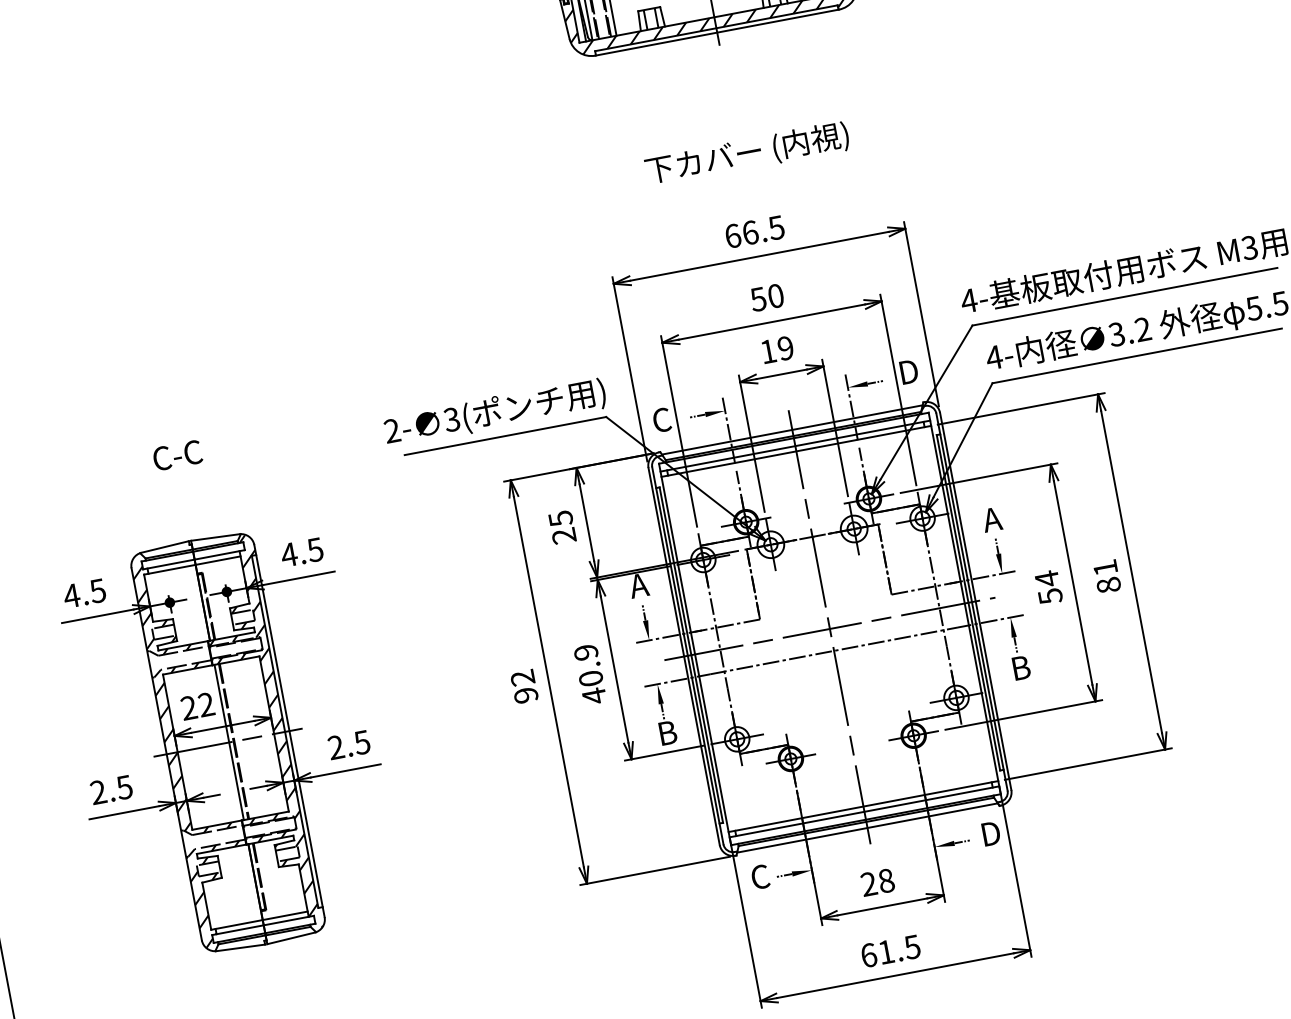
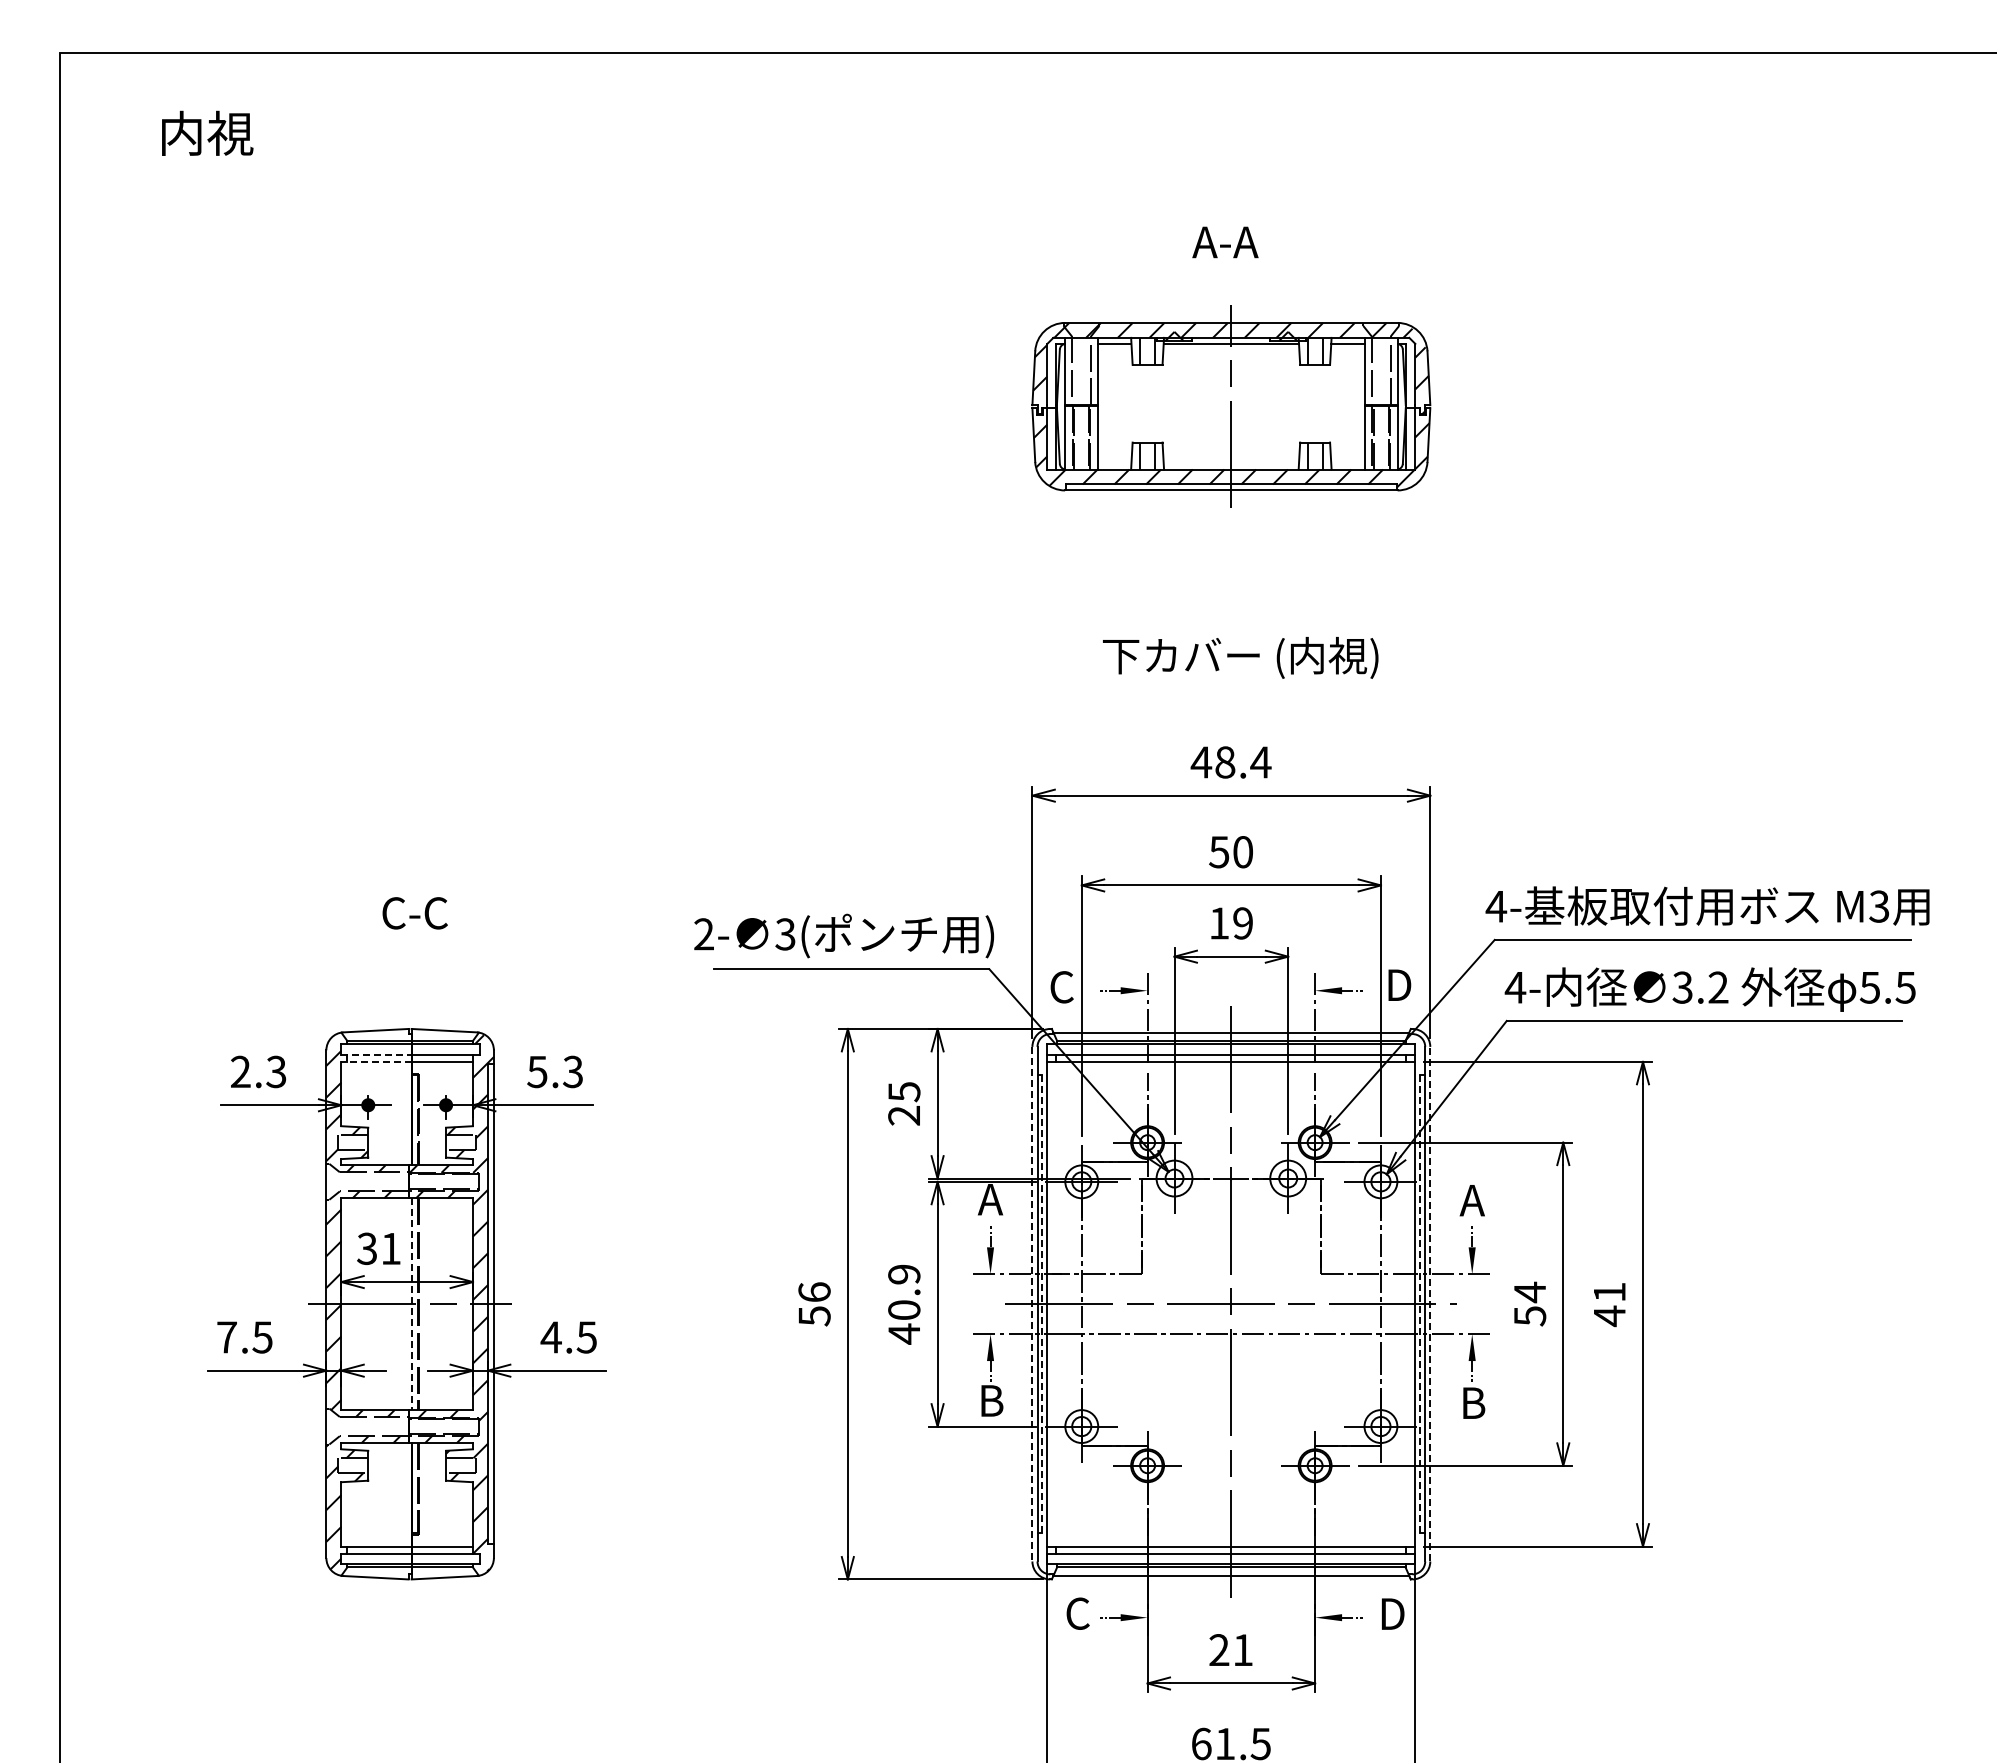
text: (754, 232) -> (1230, 762), 66.5 -> 48.4
text: (301, 552) -> (554, 1071), 4.5 -> 5.3
line: (168, 564) -> (376, 1054), solid -> dashed
line: (169, 569) -> (375, 1061), solid -> dashed
text: (1108, 585) -> (1609, 1316), 81 -> 41
text: (84, 593) -> (258, 1071), 4.5 -> 2.3
line: (975, 600) -> (1430, 1303), solid -> dashed
line: (968, 603) -> (1420, 1304), solid -> dashed
line: (691, 655) -> (1042, 1304), solid -> dashed
line: (684, 656) -> (1032, 1304), solid -> dashed
text: (524, 686) -> (814, 1304), 92 -> 56
text: (197, 706) -> (378, 1248), 22 -> 31
line: (229, 742) -> (411, 1304), solid -> dashed
text: (335, 747) -> (550, 1337), 2.5 -> 4.5
text: (98, 792) -> (226, 1337), 2.5 -> 7.5
text: (886, 881) -> (1243, 1650), 28 -> 21

